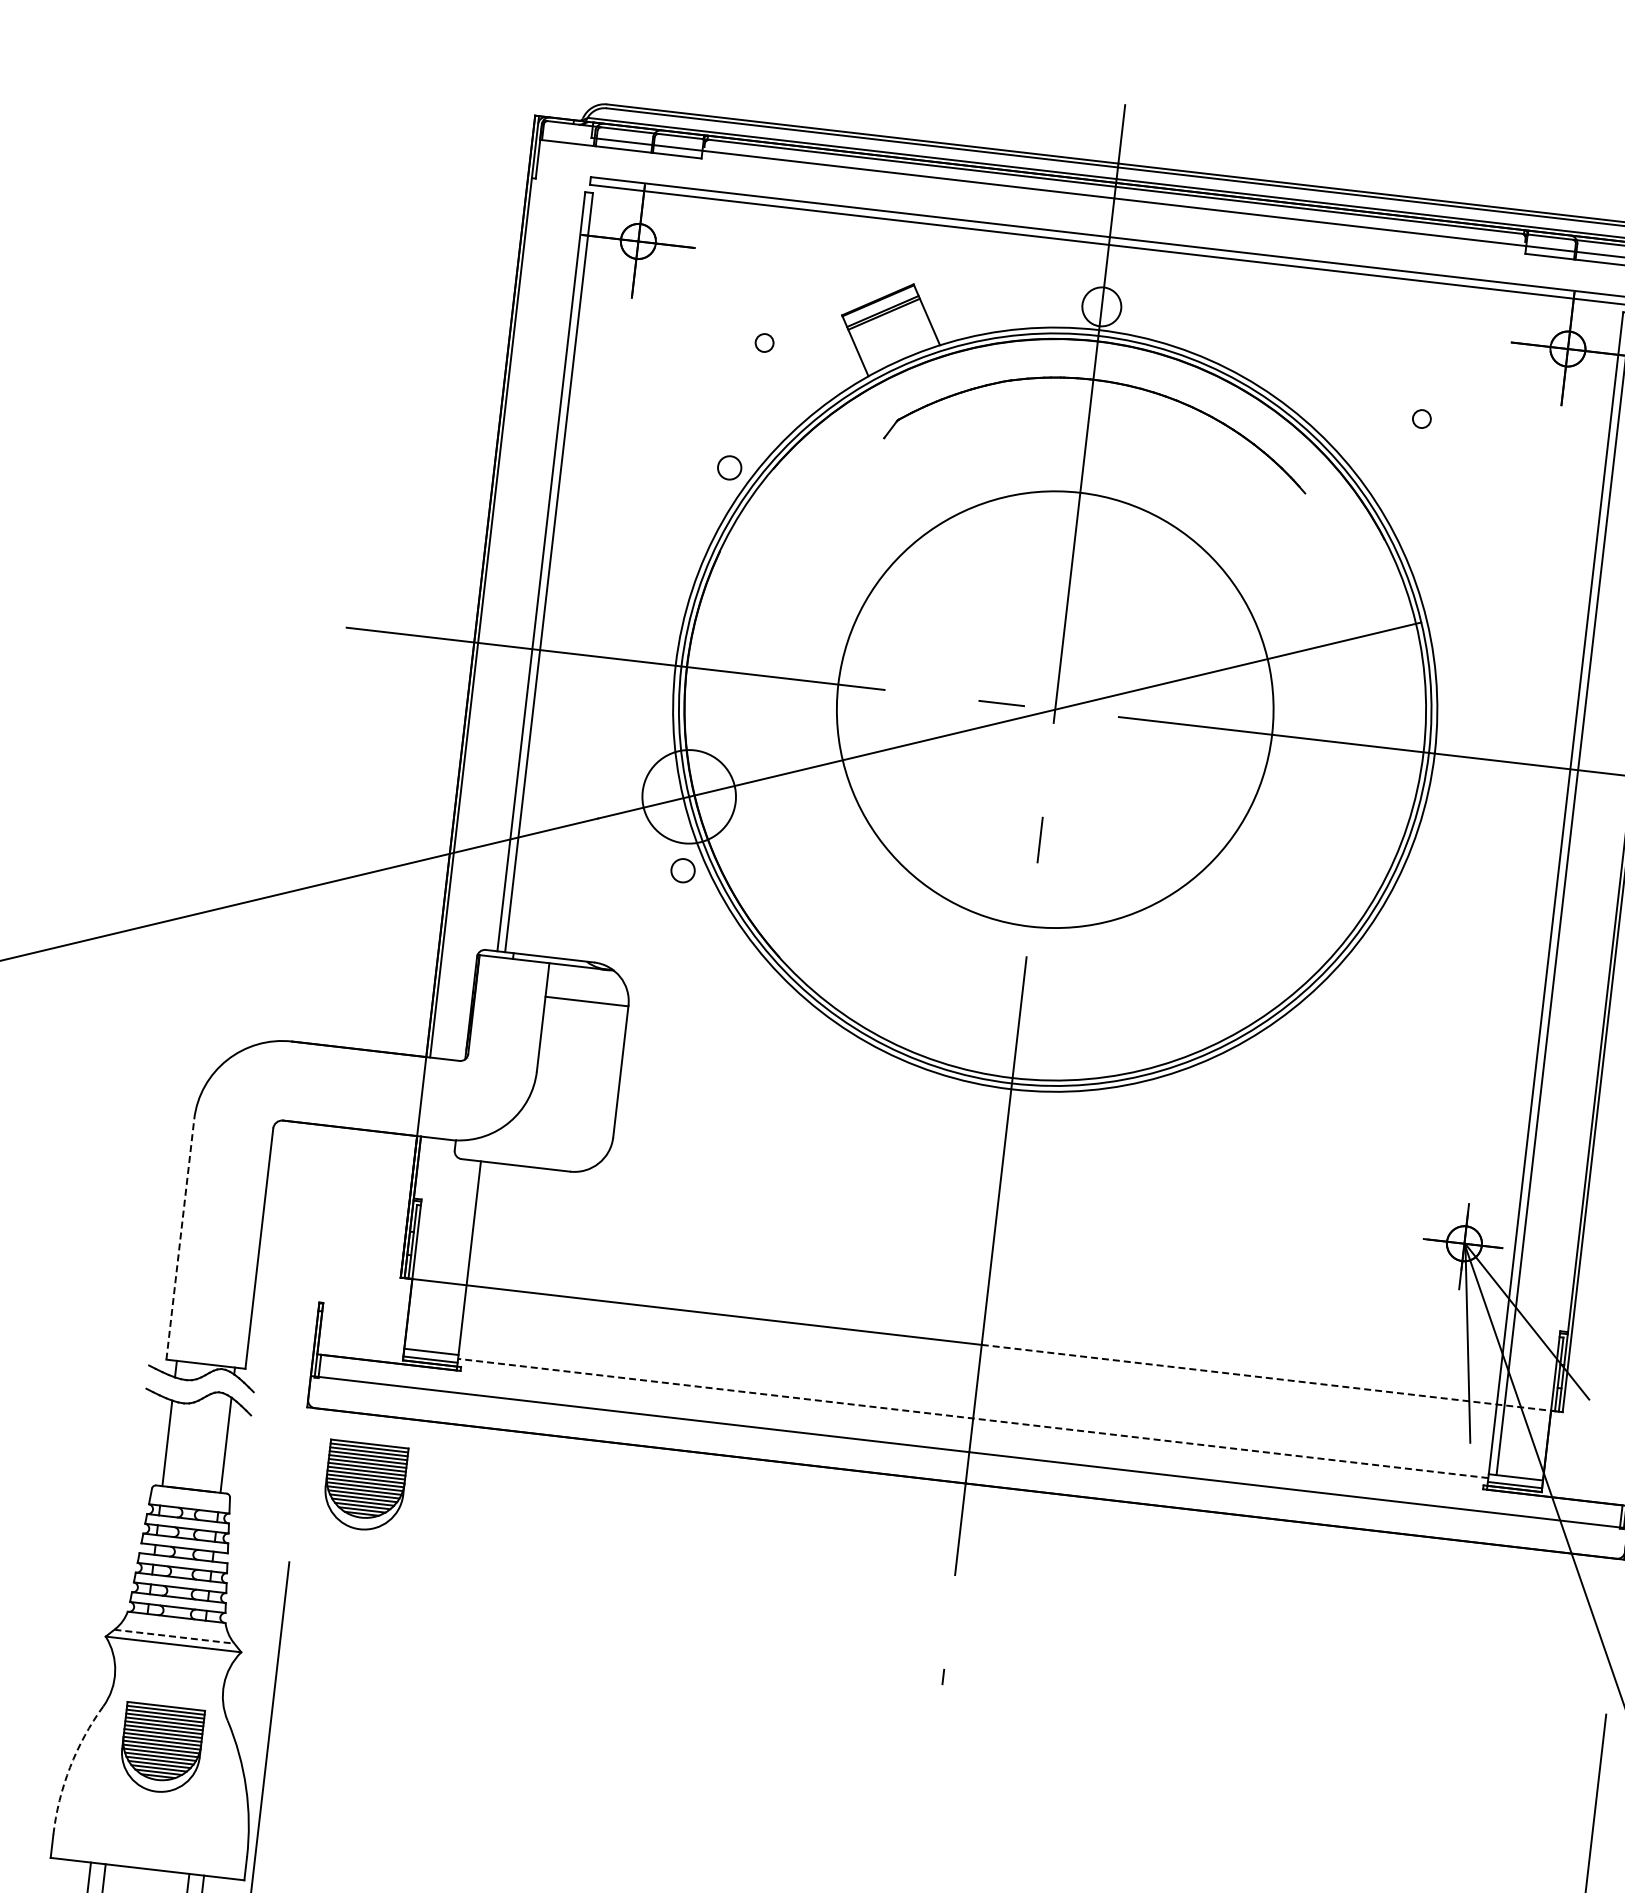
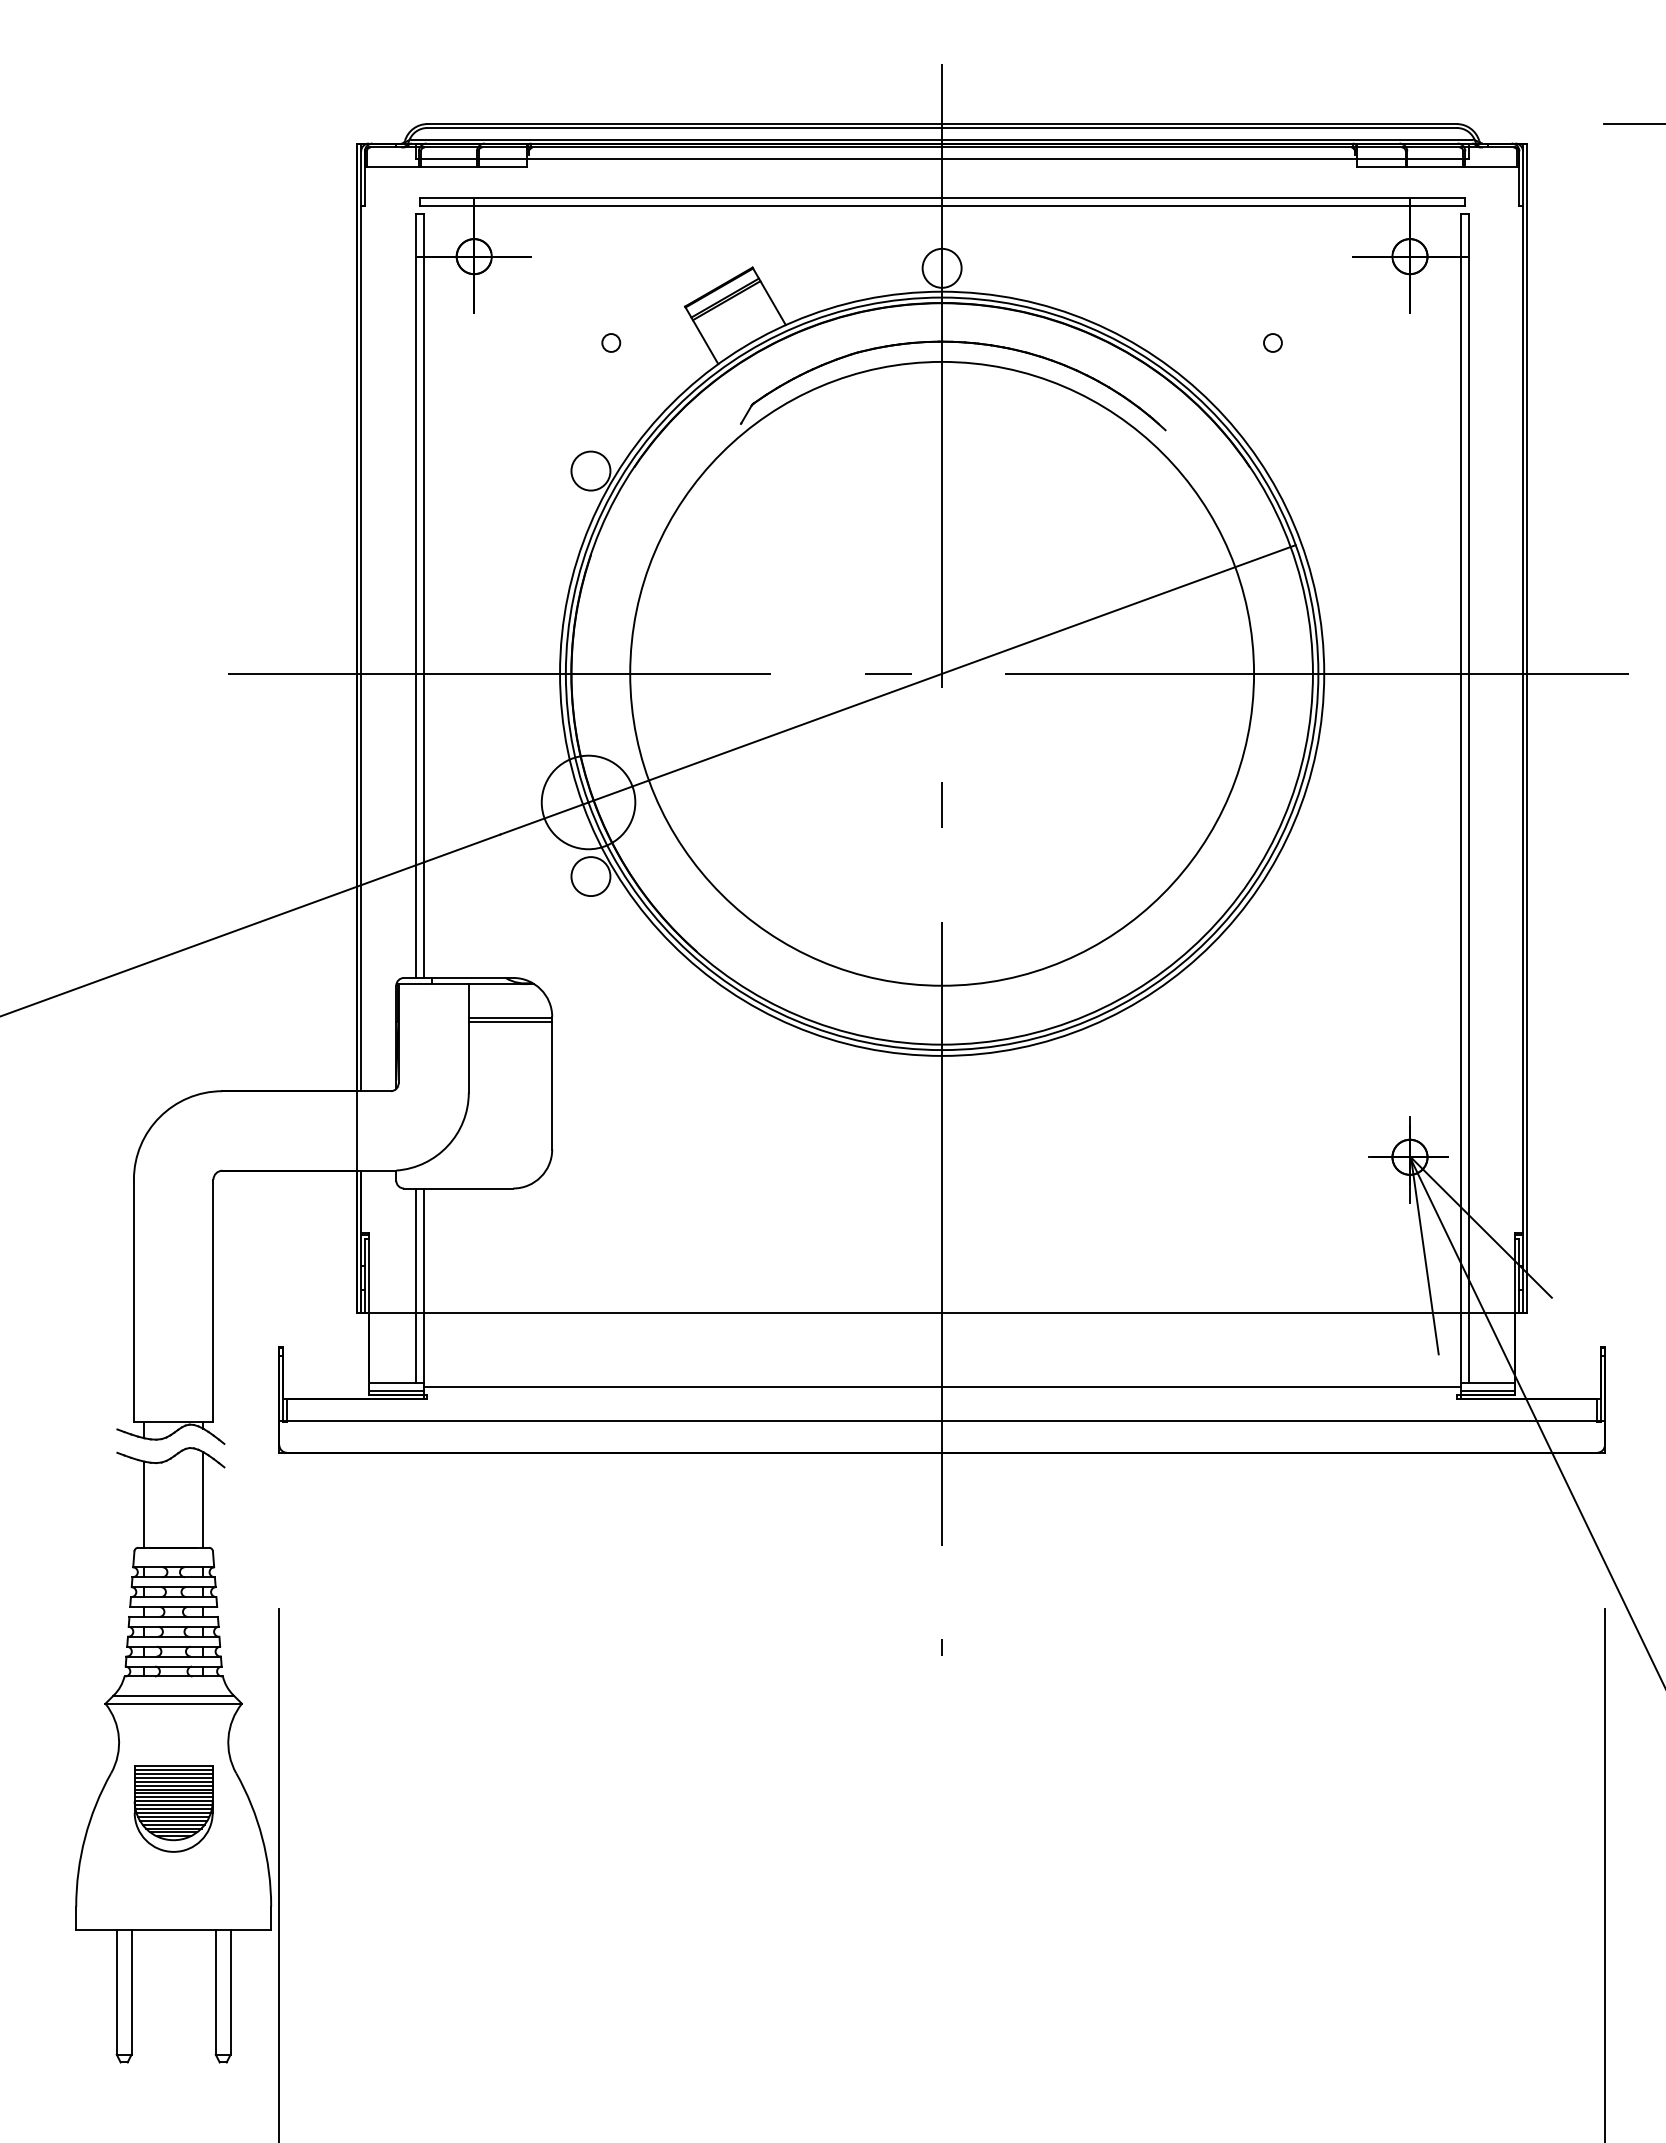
circle: (729, 467) -> (590, 470), size x1.67
circle: (1055, 709) -> (942, 673), size x1.43
circle: (682, 870) -> (590, 876), size x1.67
line: (586, 1005) -> (510, 1021), added
line: (179, 1239) -> (133, 1300), dashed -> solid
line: (461, 1256) -> (415, 1285), added
line: (1273, 1378) -> (1235, 1313), dashed -> solid
line: (973, 1418) -> (942, 1387), dashed -> solid
part: (364, 1486) -> (345, 1524), removed
line: (175, 1636) -> (174, 1695), dashed -> solid
arc: (70, 1767) -> (85, 1837), dashed -> solid

